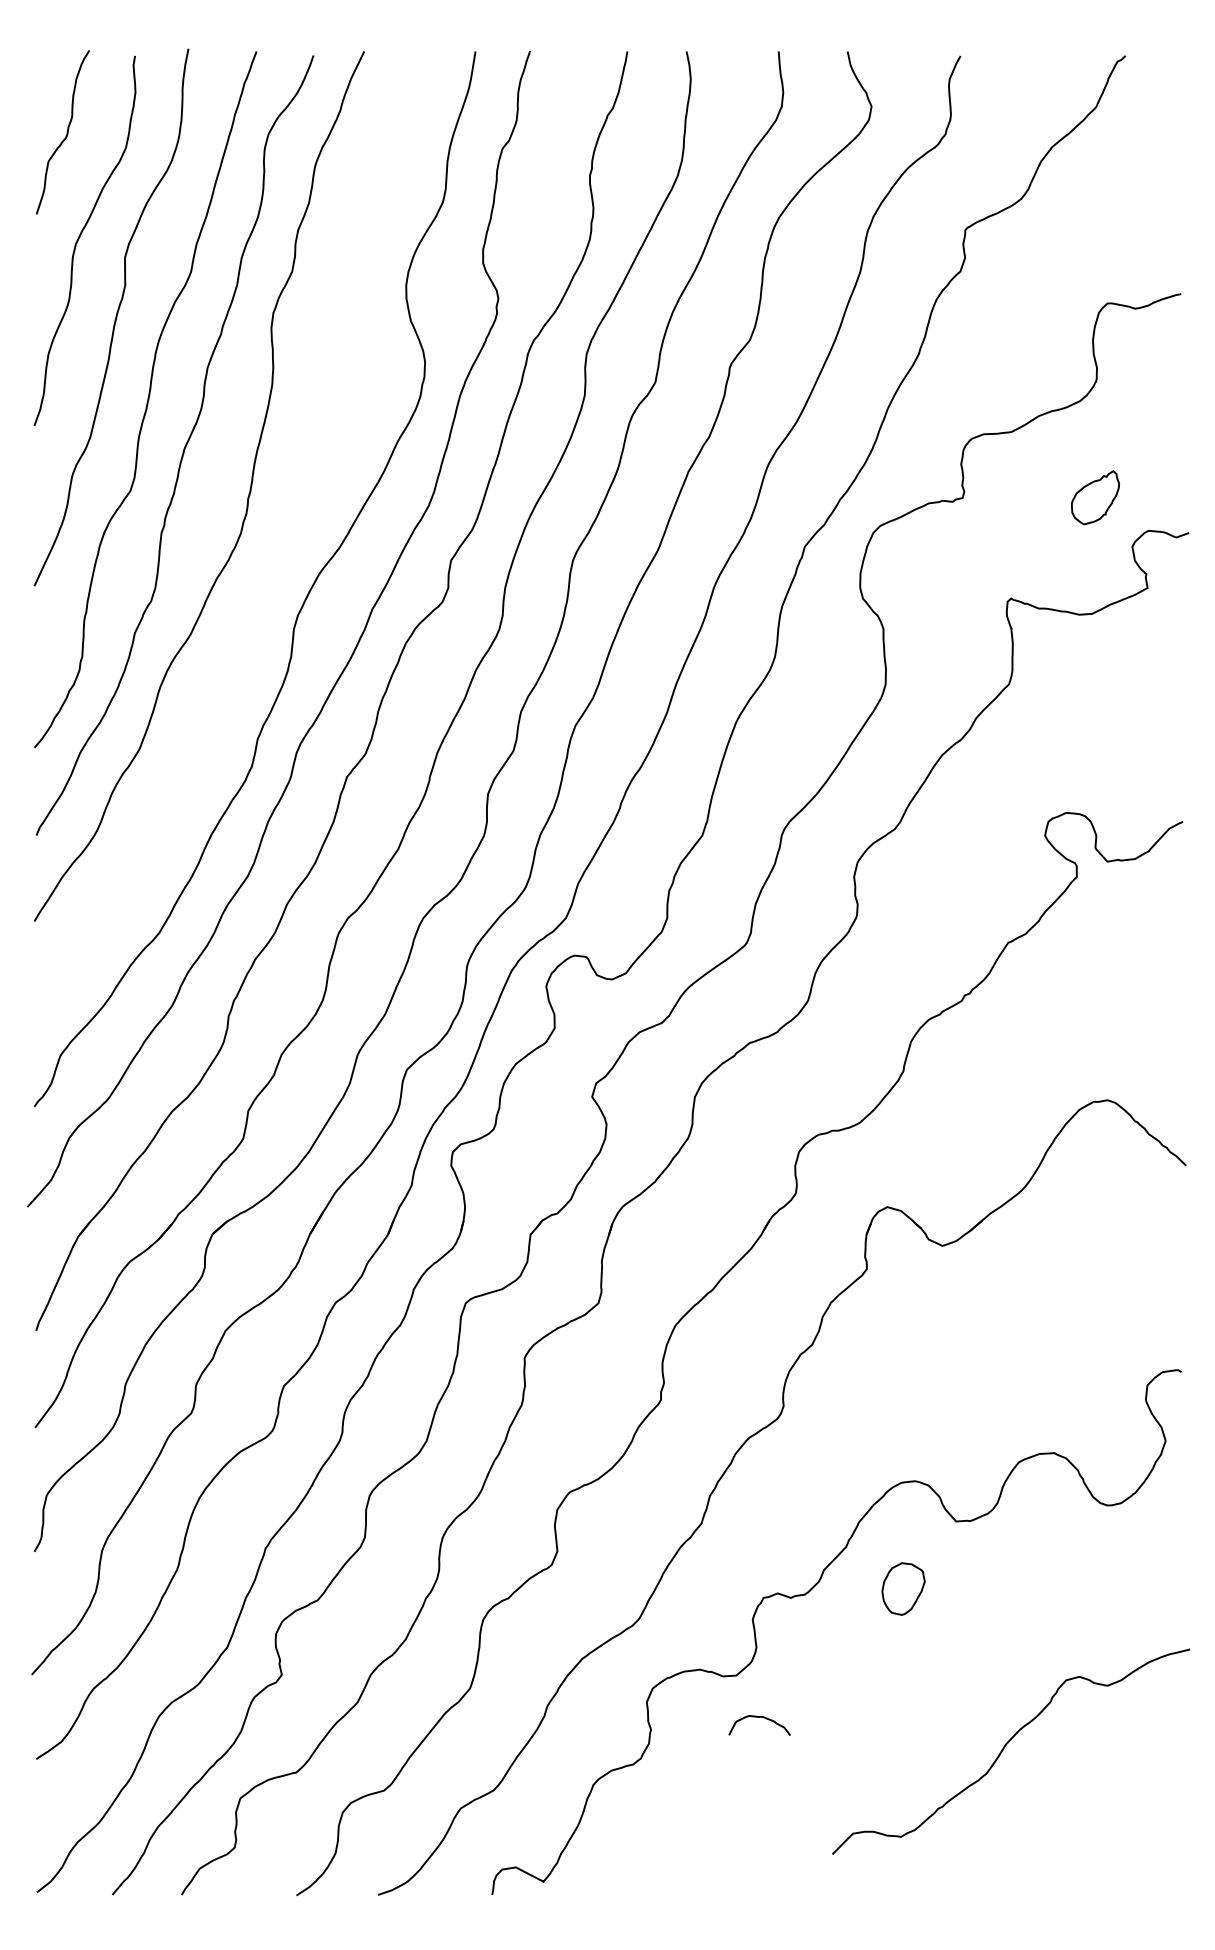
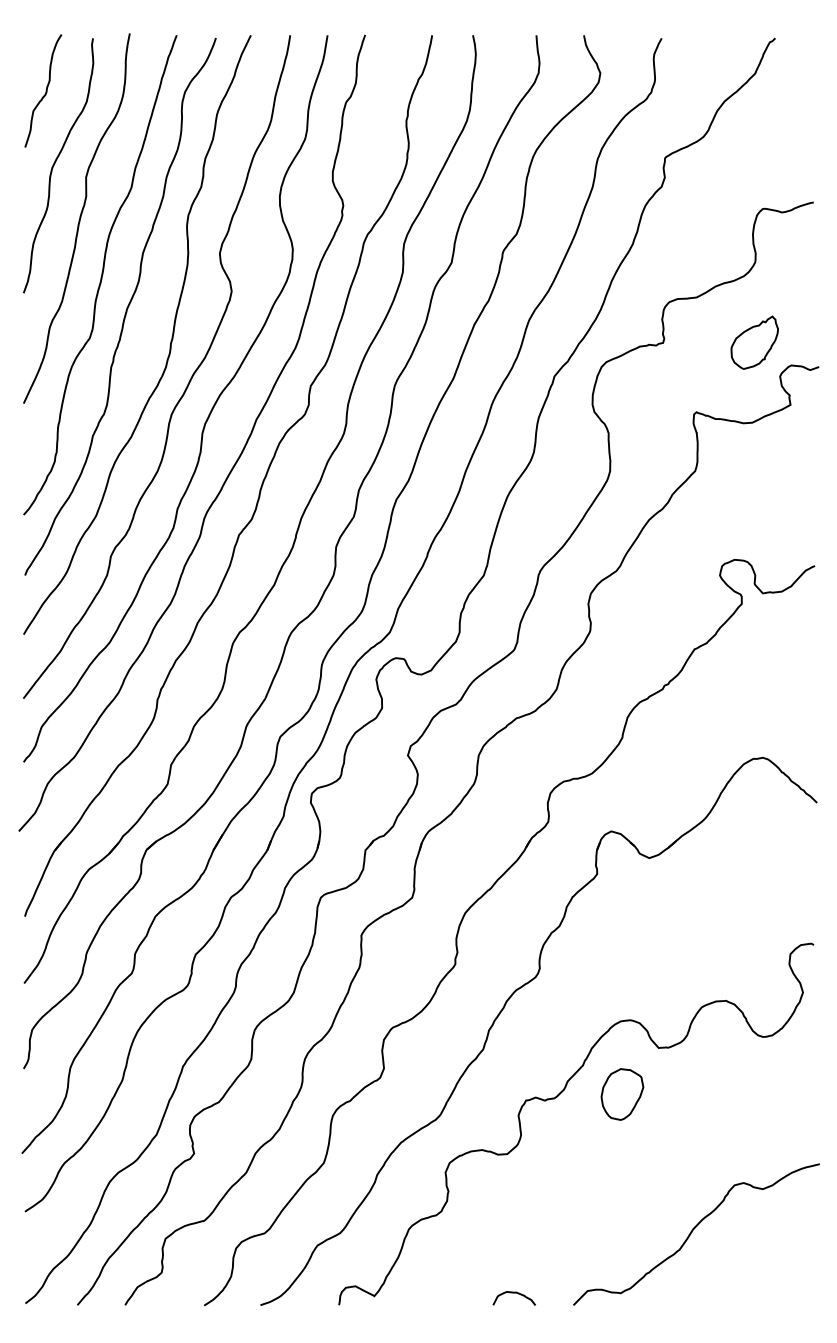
part: (1095, 497) -> (754, 342), size x1.43
curve: (273, 554) -> (188, 381), added
part: (903, 1589) -> (622, 1094), size x1.43
curve: (758, 1718) -> (513, 1293), moved
curve: (1005, 1748) -> (692, 1232), moved

